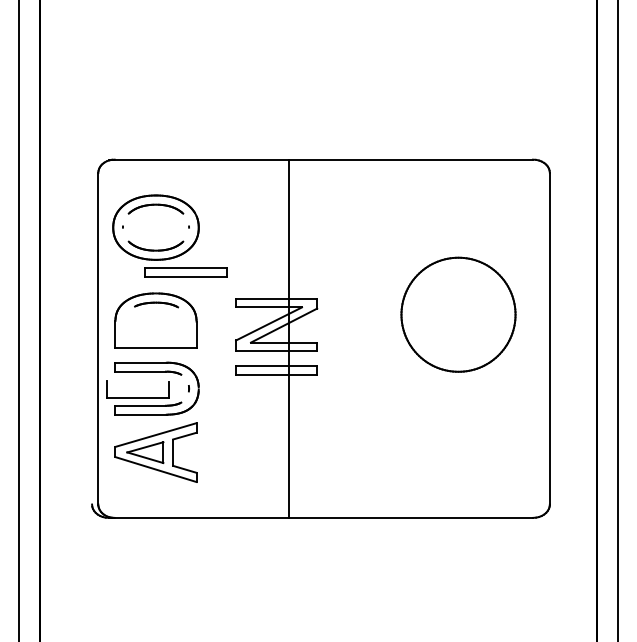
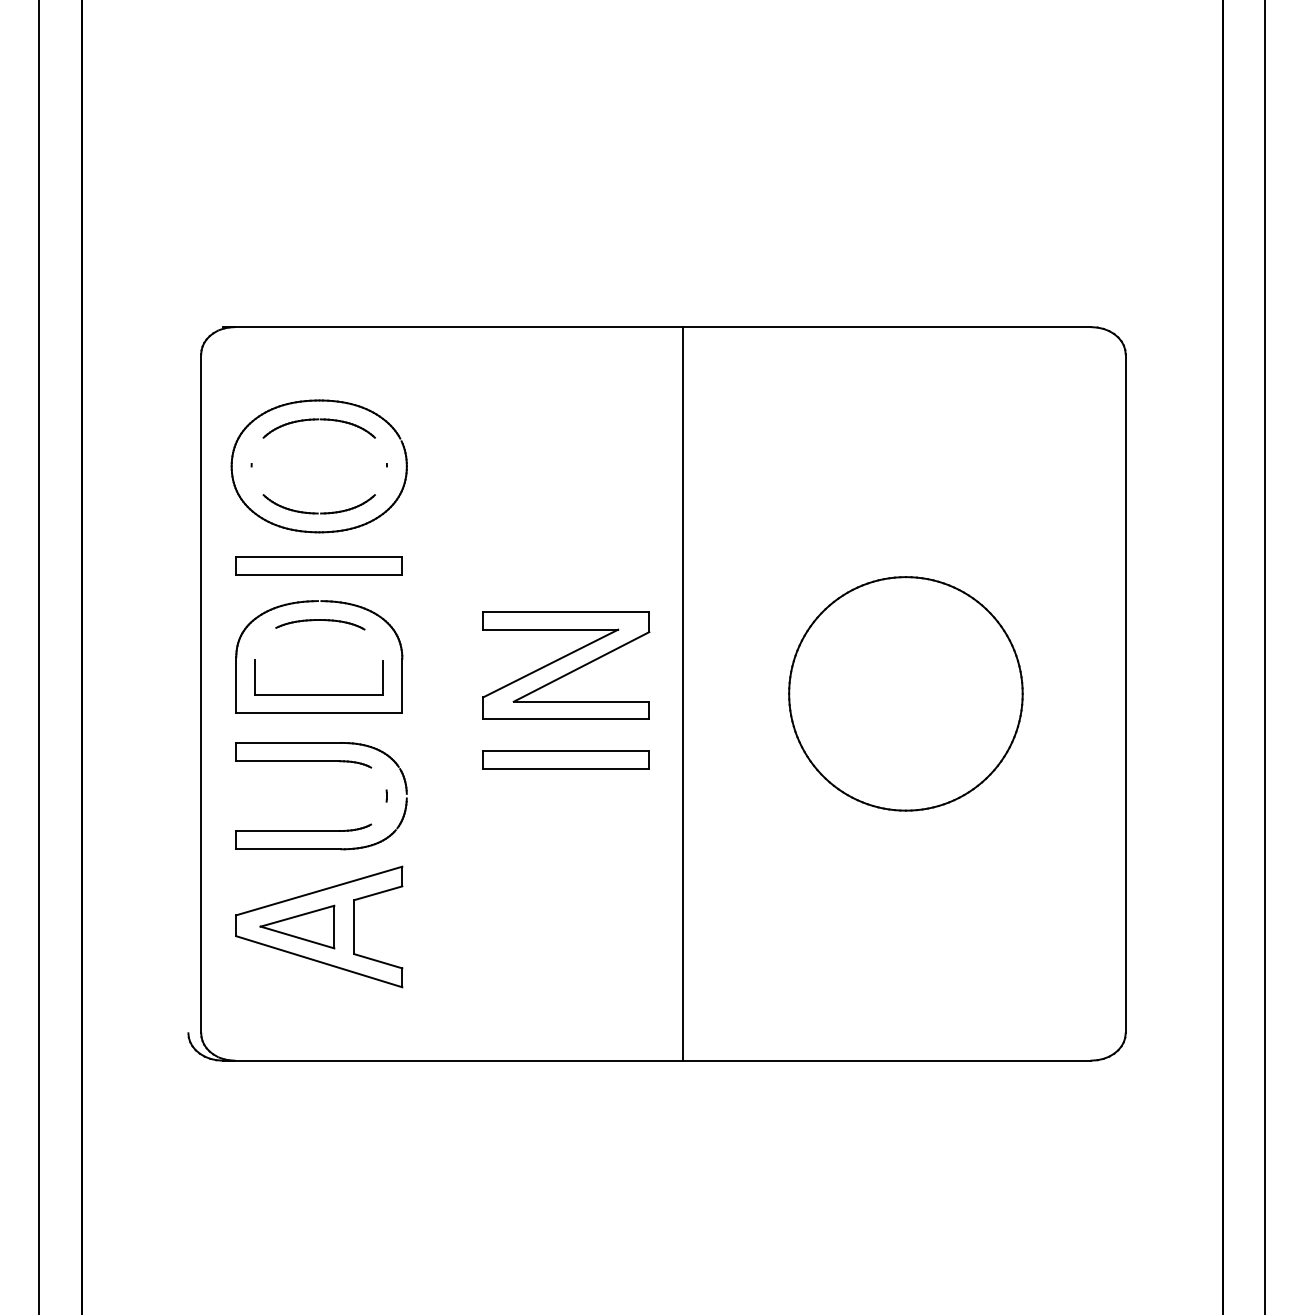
part: (185, 272) -> (318, 566), moved
part: (458, 314) -> (905, 693), moved
line: (288, 338) -> (682, 693), moved
part: (137, 397) -> (318, 693), moved

